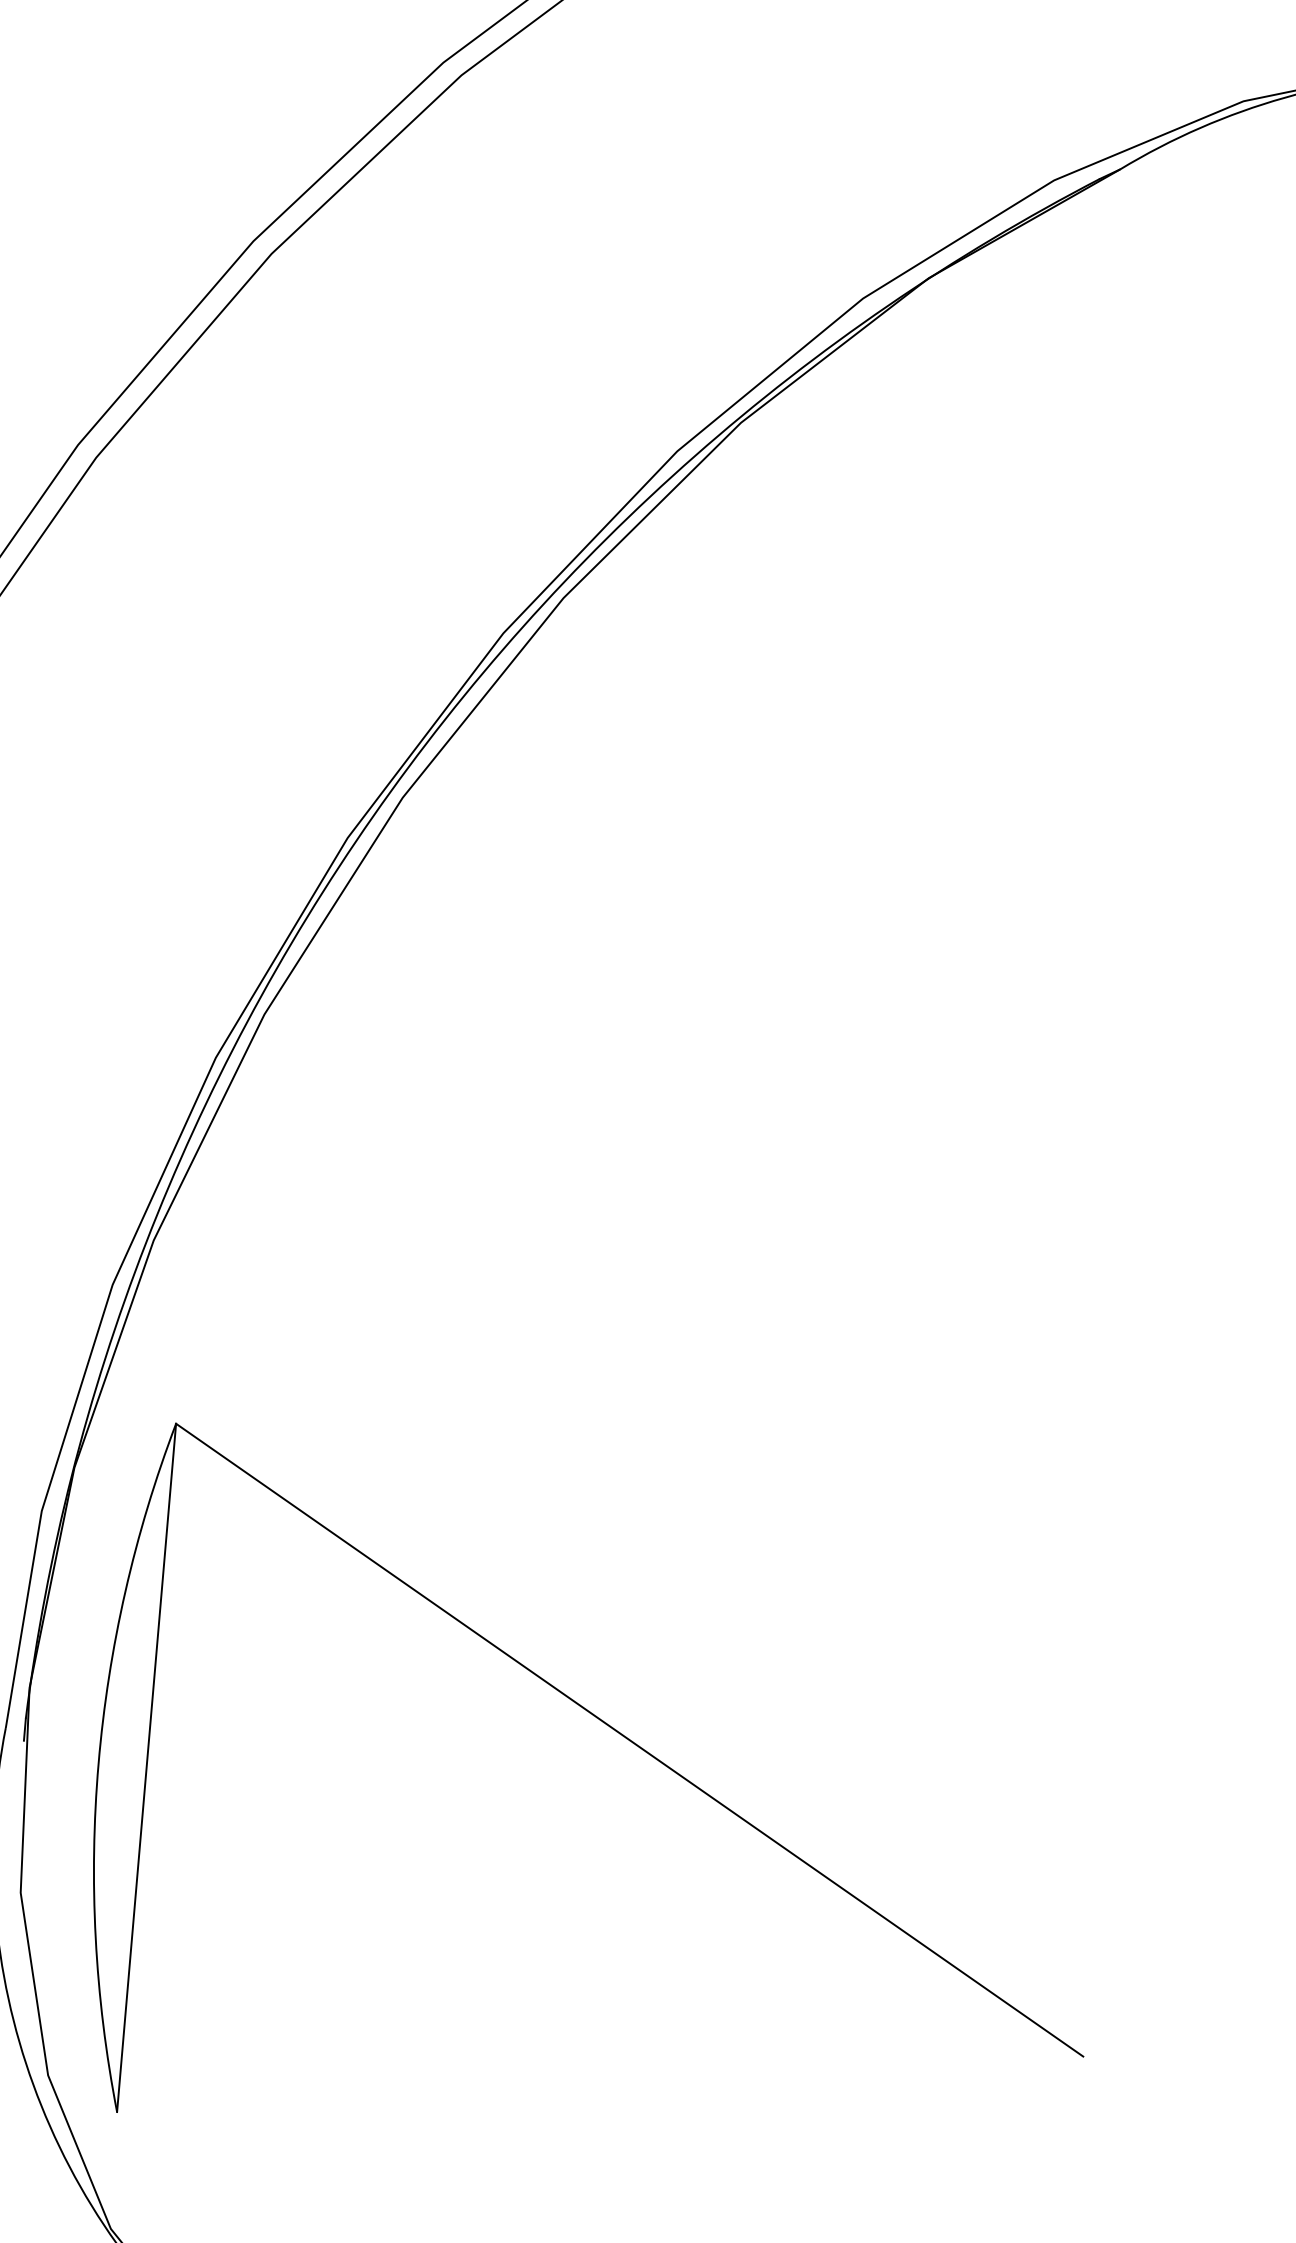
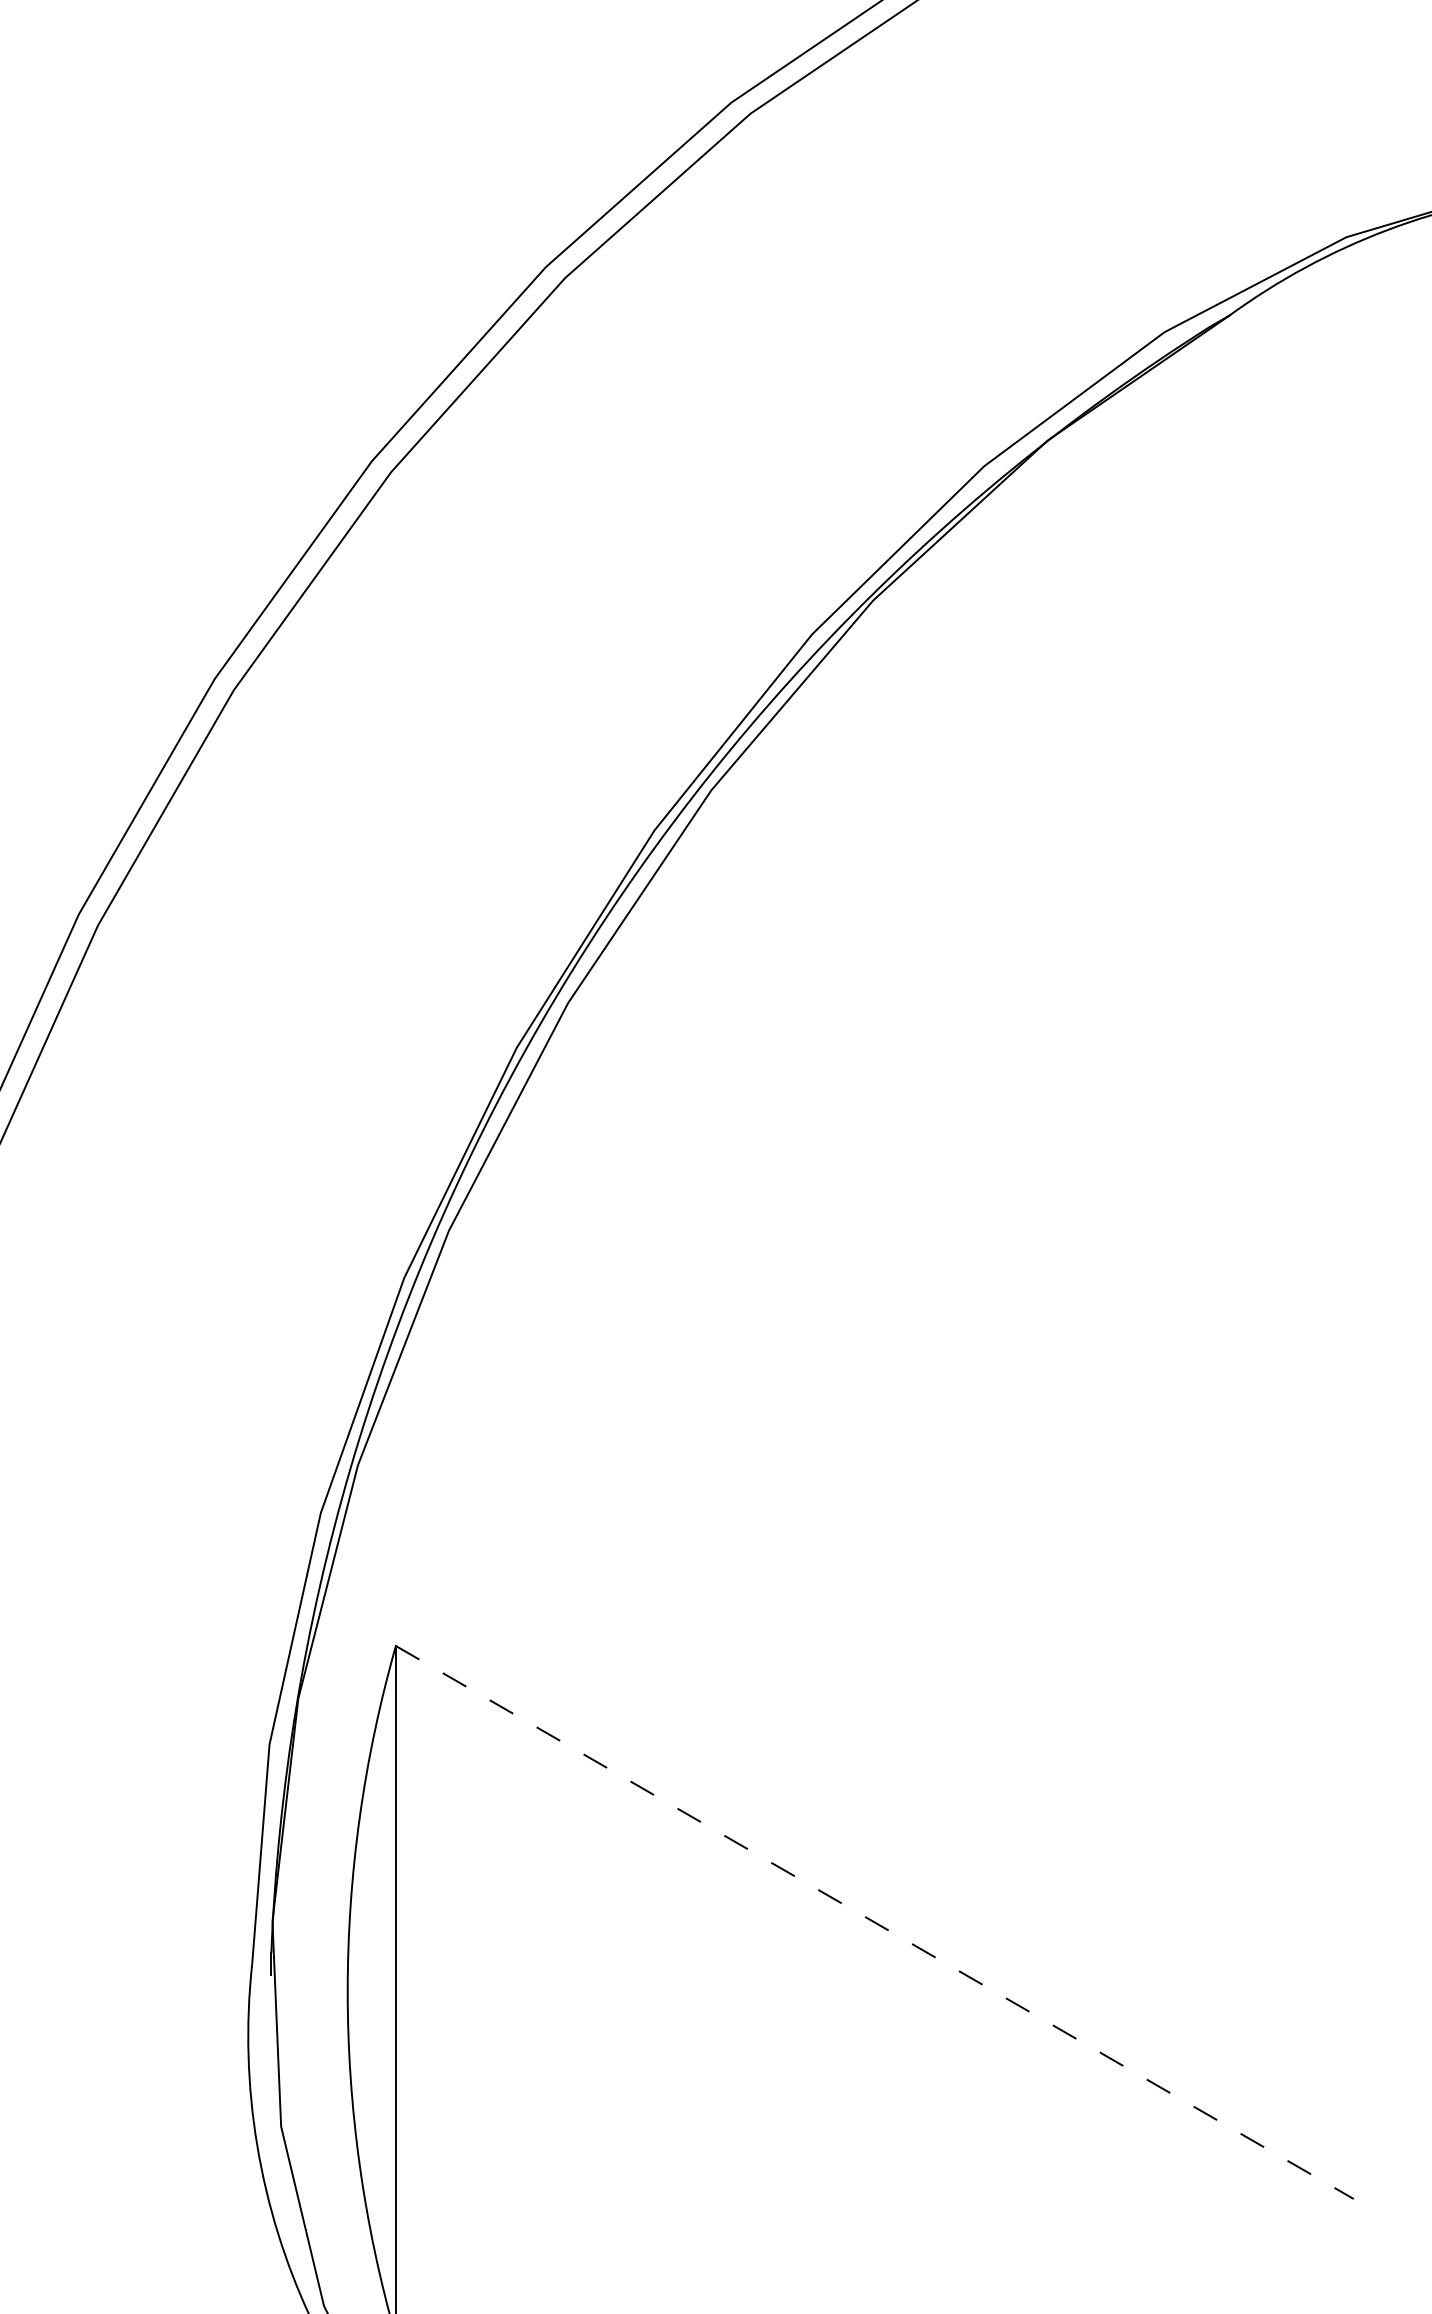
line: (630, 1740) -> (875, 1922), solid -> dashed

